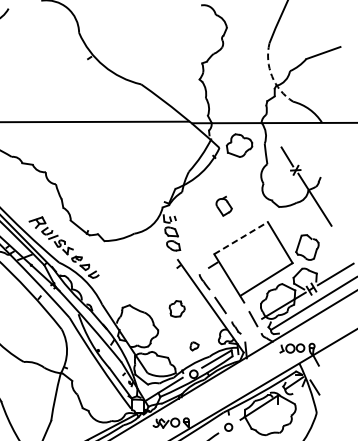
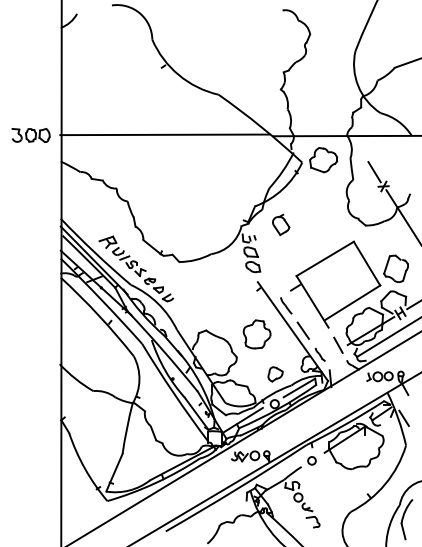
arc: (272, 76) -> (358, 86), dashed -> solid
part: (224, 205) -> (281, 224), moved
line: (241, 237) -> (325, 258), dashed -> solid
part: (176, 308) -> (256, 334), size x1.67
part: (194, 346) -> (275, 374), size x1.67

